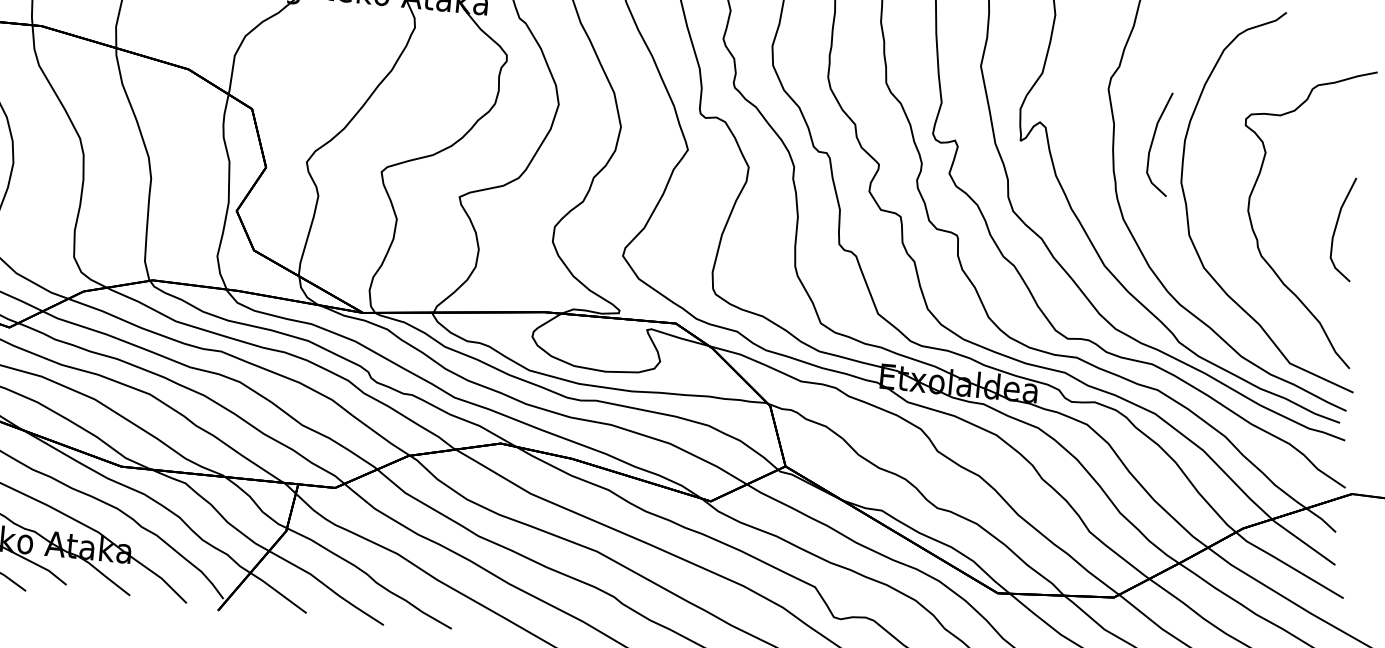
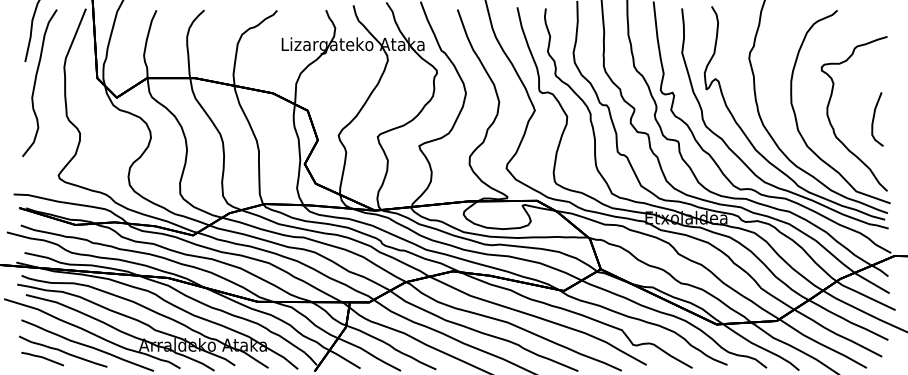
curve: (1154, 143) -> (775, 84), removed

